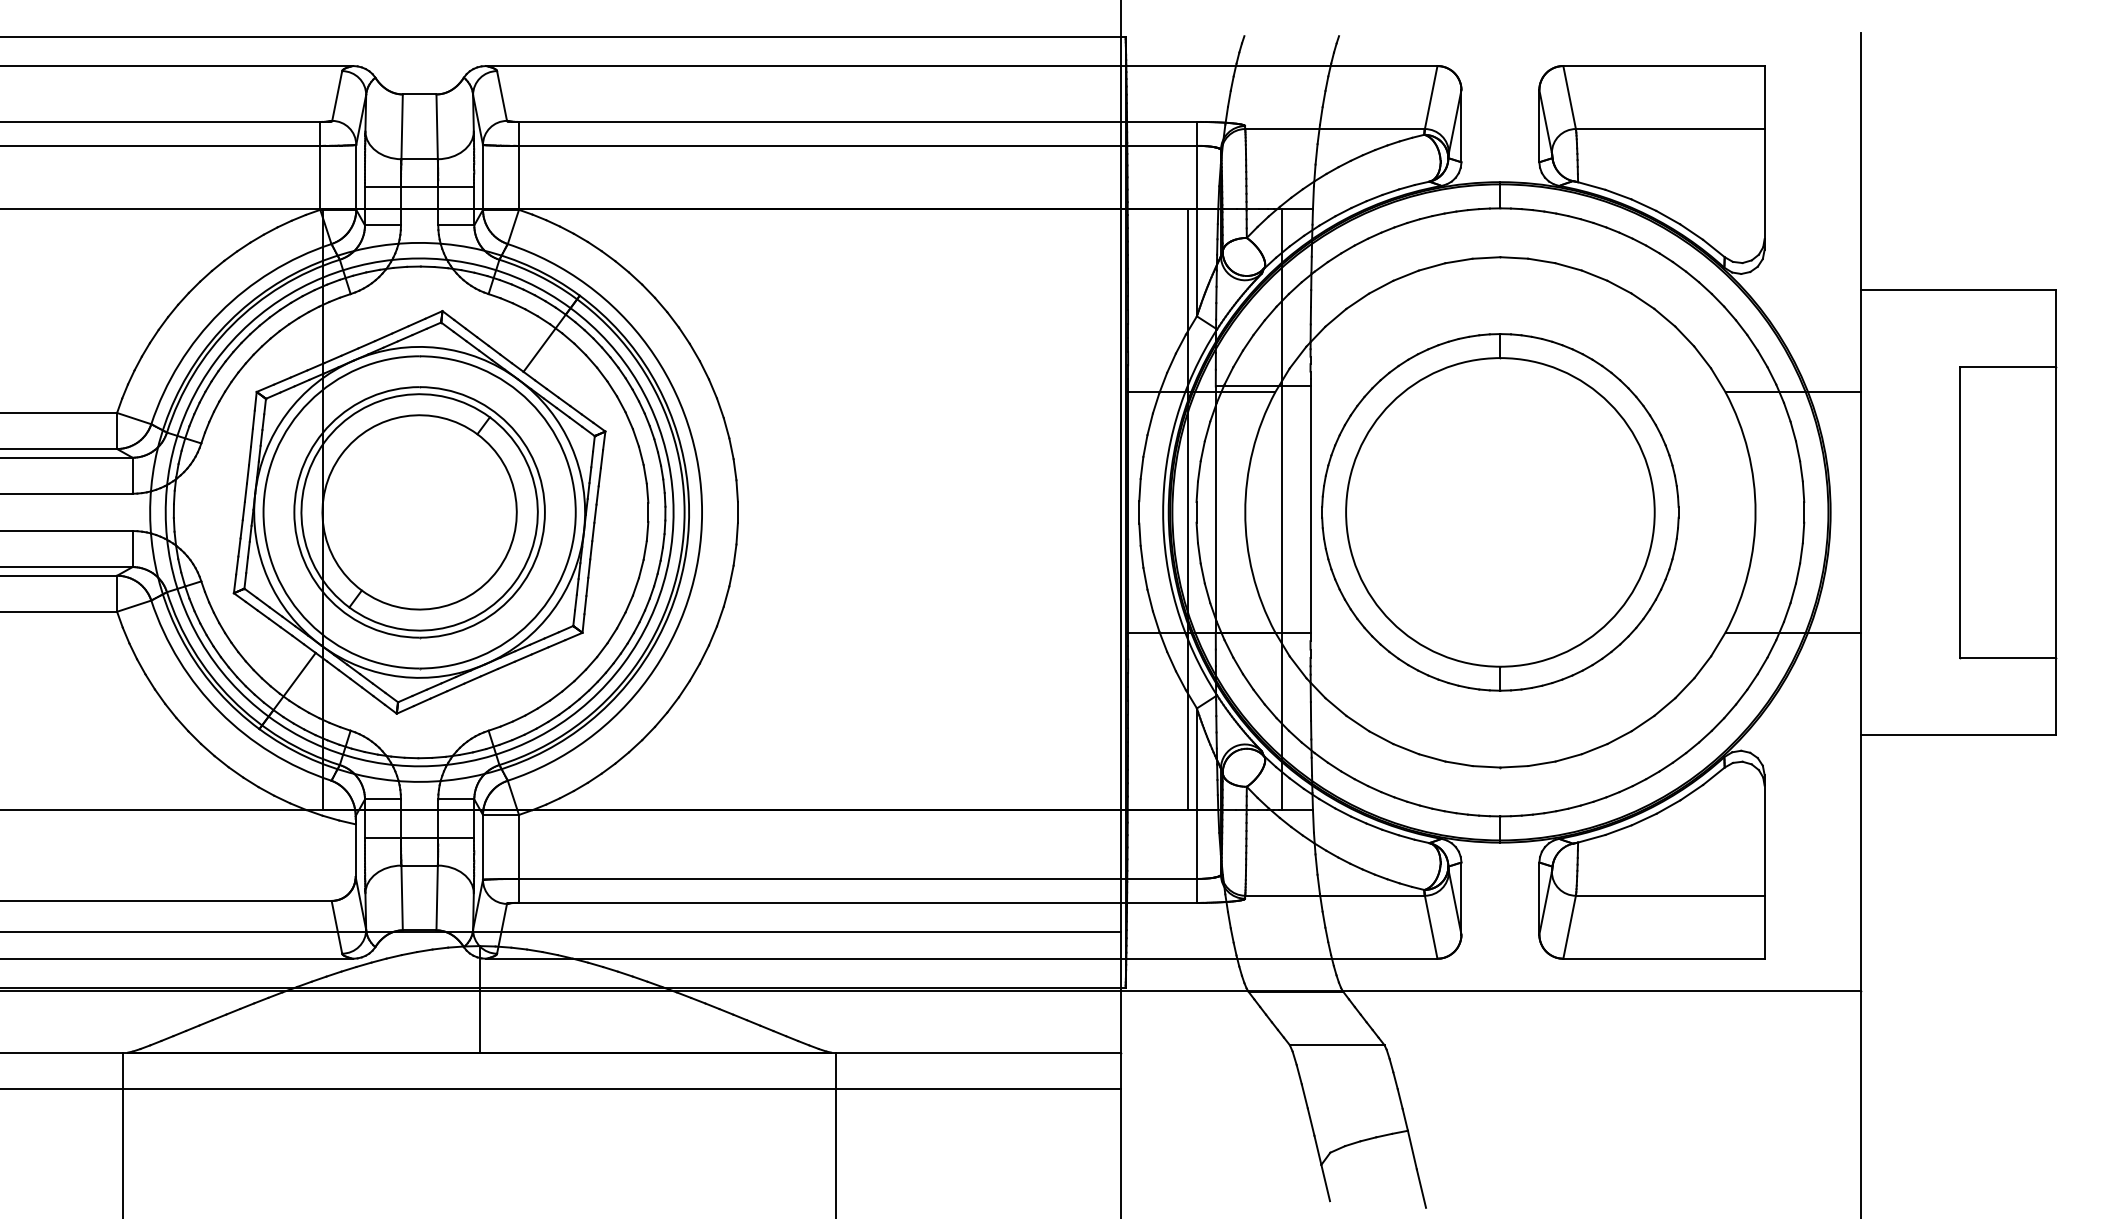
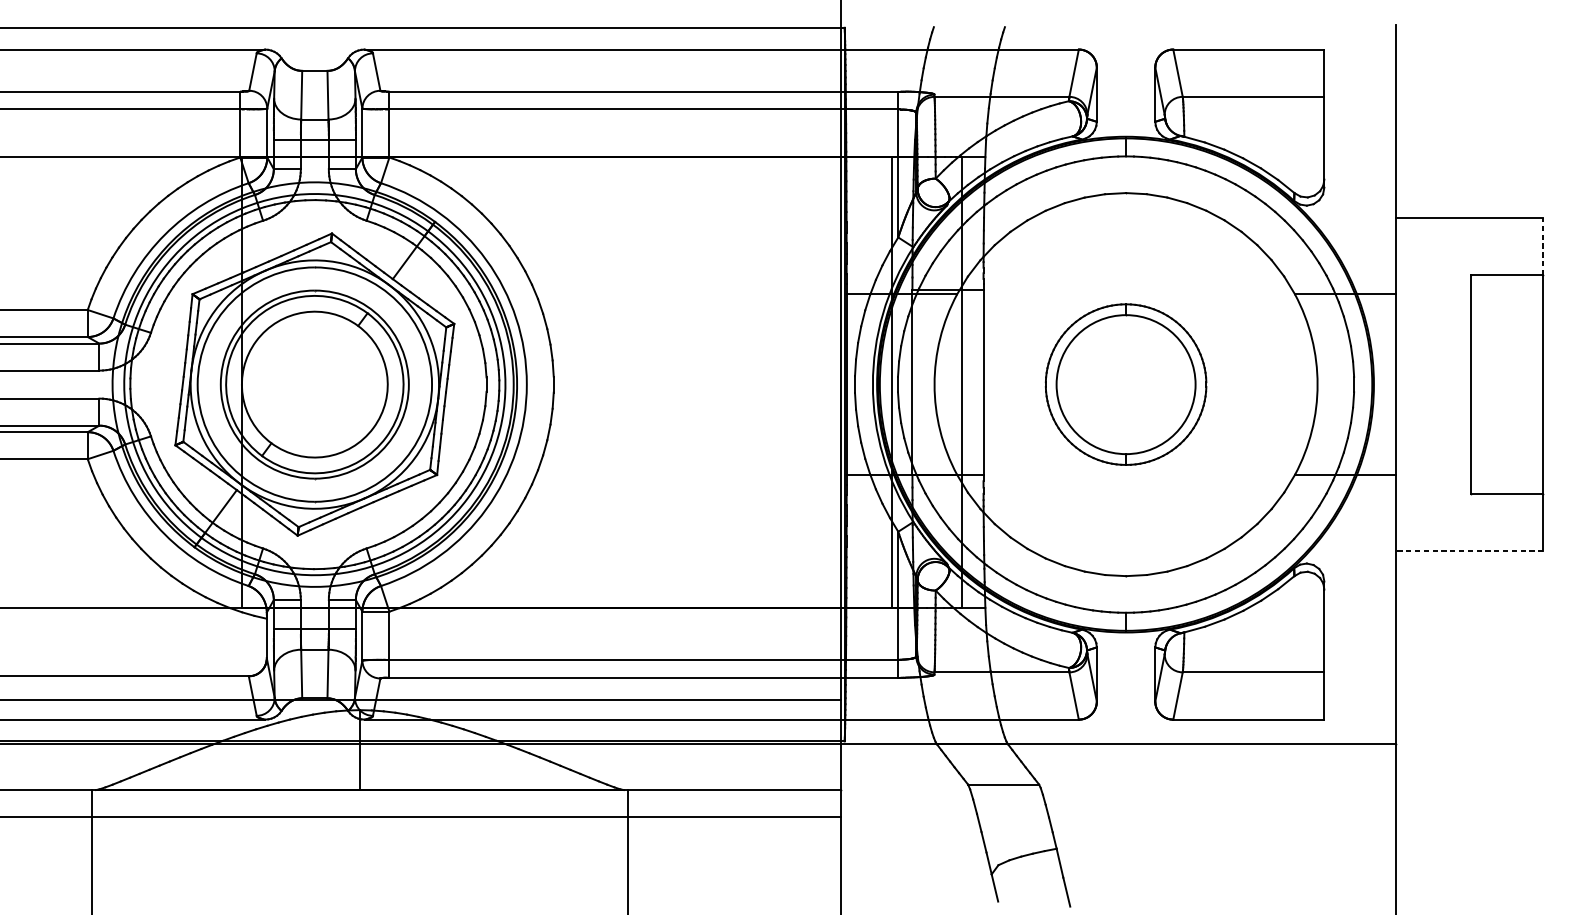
line: (2056, 327) -> (1543, 245), solid -> dashed
part: (1500, 512) -> (1126, 384), size x0.6
line: (1958, 734) -> (1469, 551), solid -> dashed

